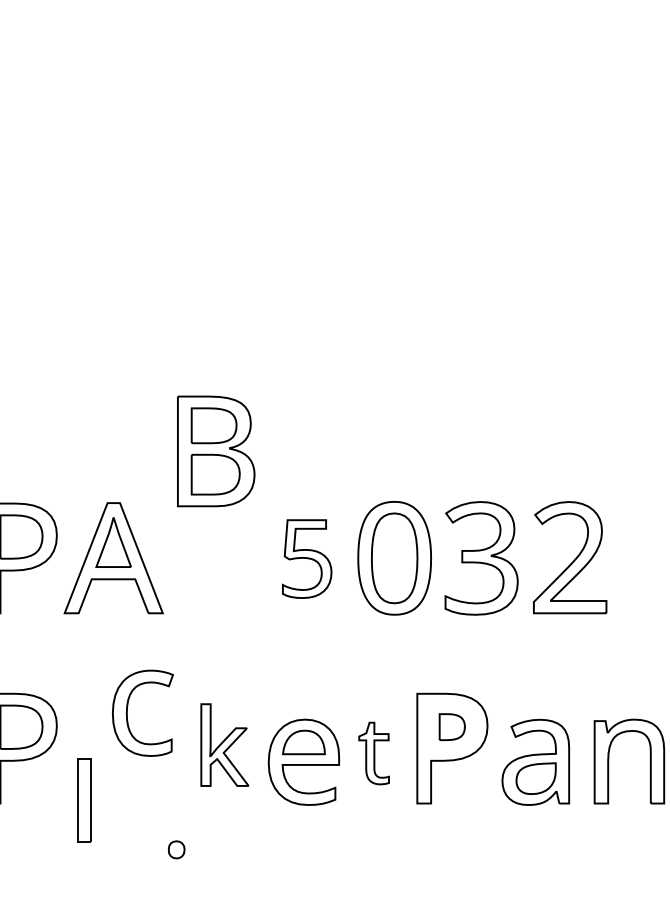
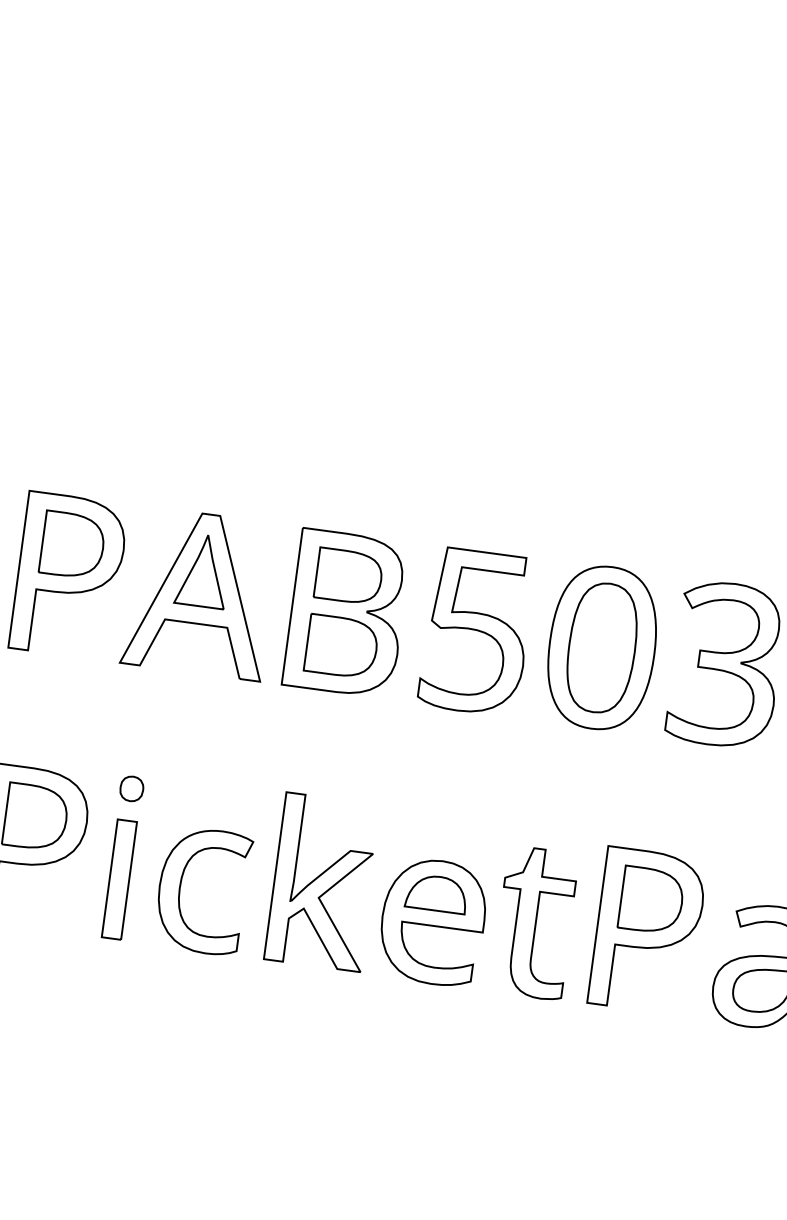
part: (216, 451) -> (347, 613), moved
part: (306, 558) -> (476, 631), size x1.43
part: (127, 712) -> (180, 886), moved
part: (452, 726) -> (652, 899), size x1.67
part: (224, 744) -> (322, 881), size x1.43
part: (373, 753) -> (534, 922), size x1.67
part: (84, 800) -> (119, 879), moved
part: (176, 849) -> (131, 788), moved

